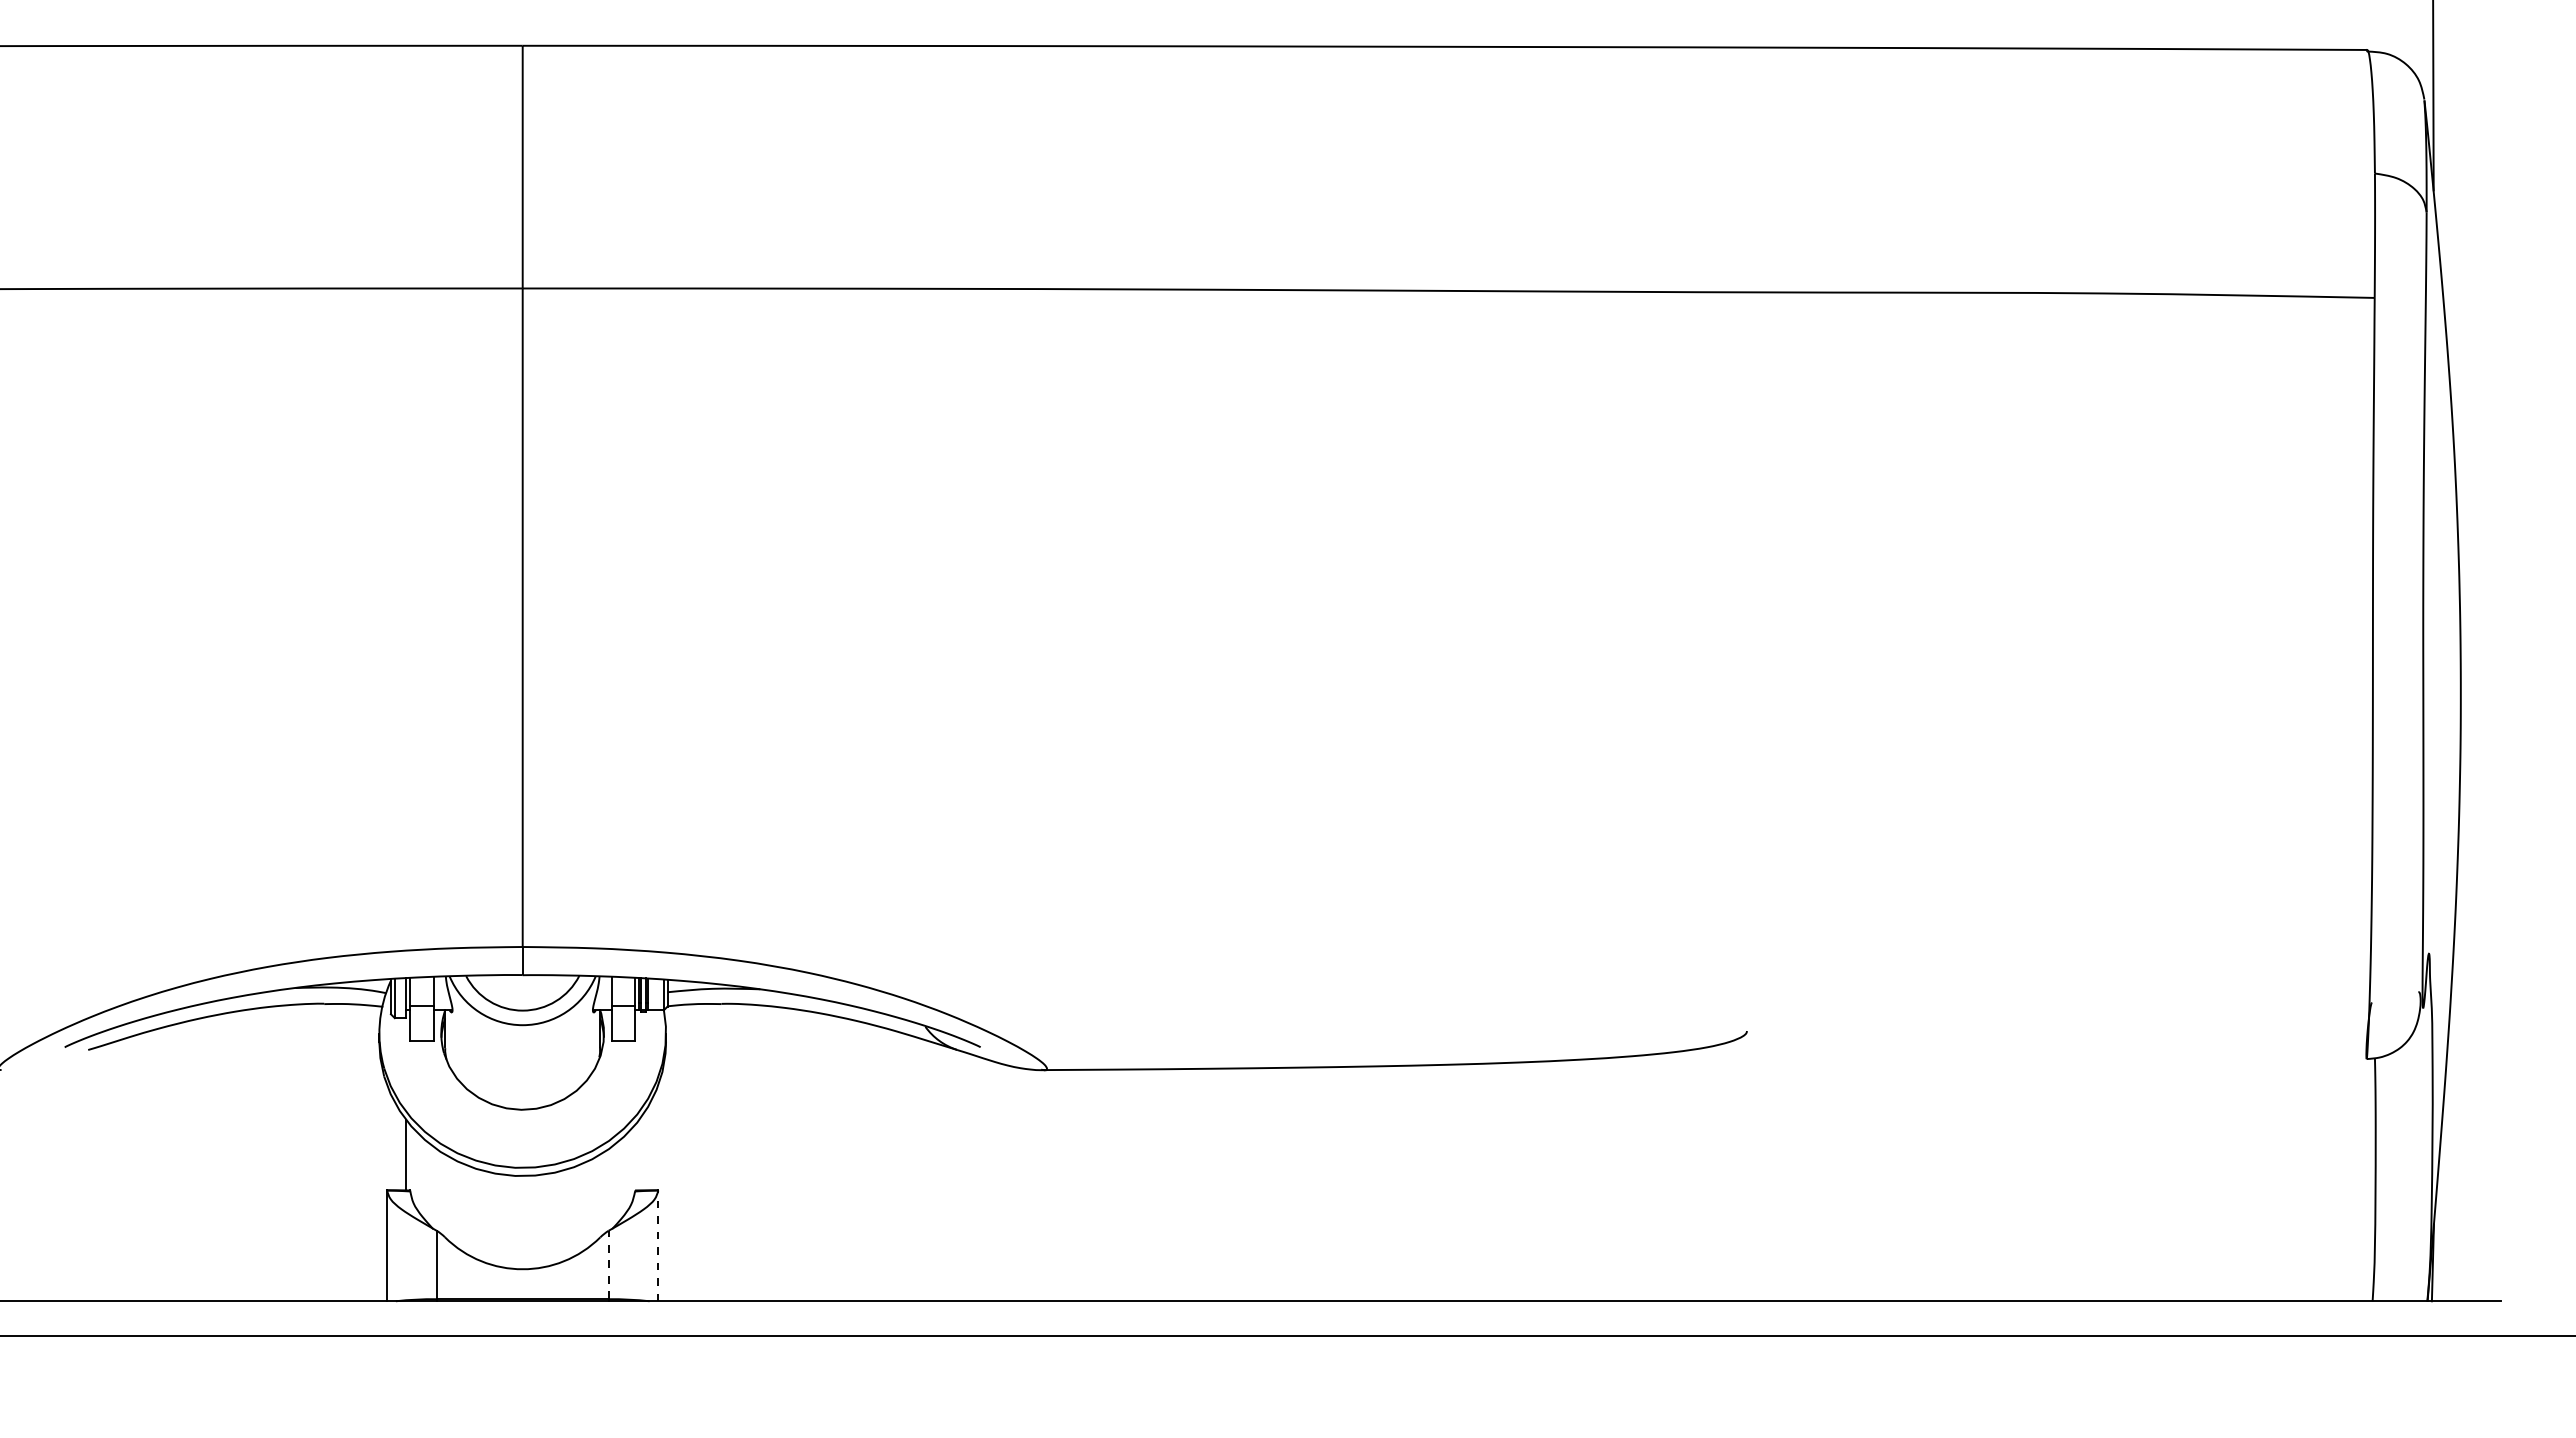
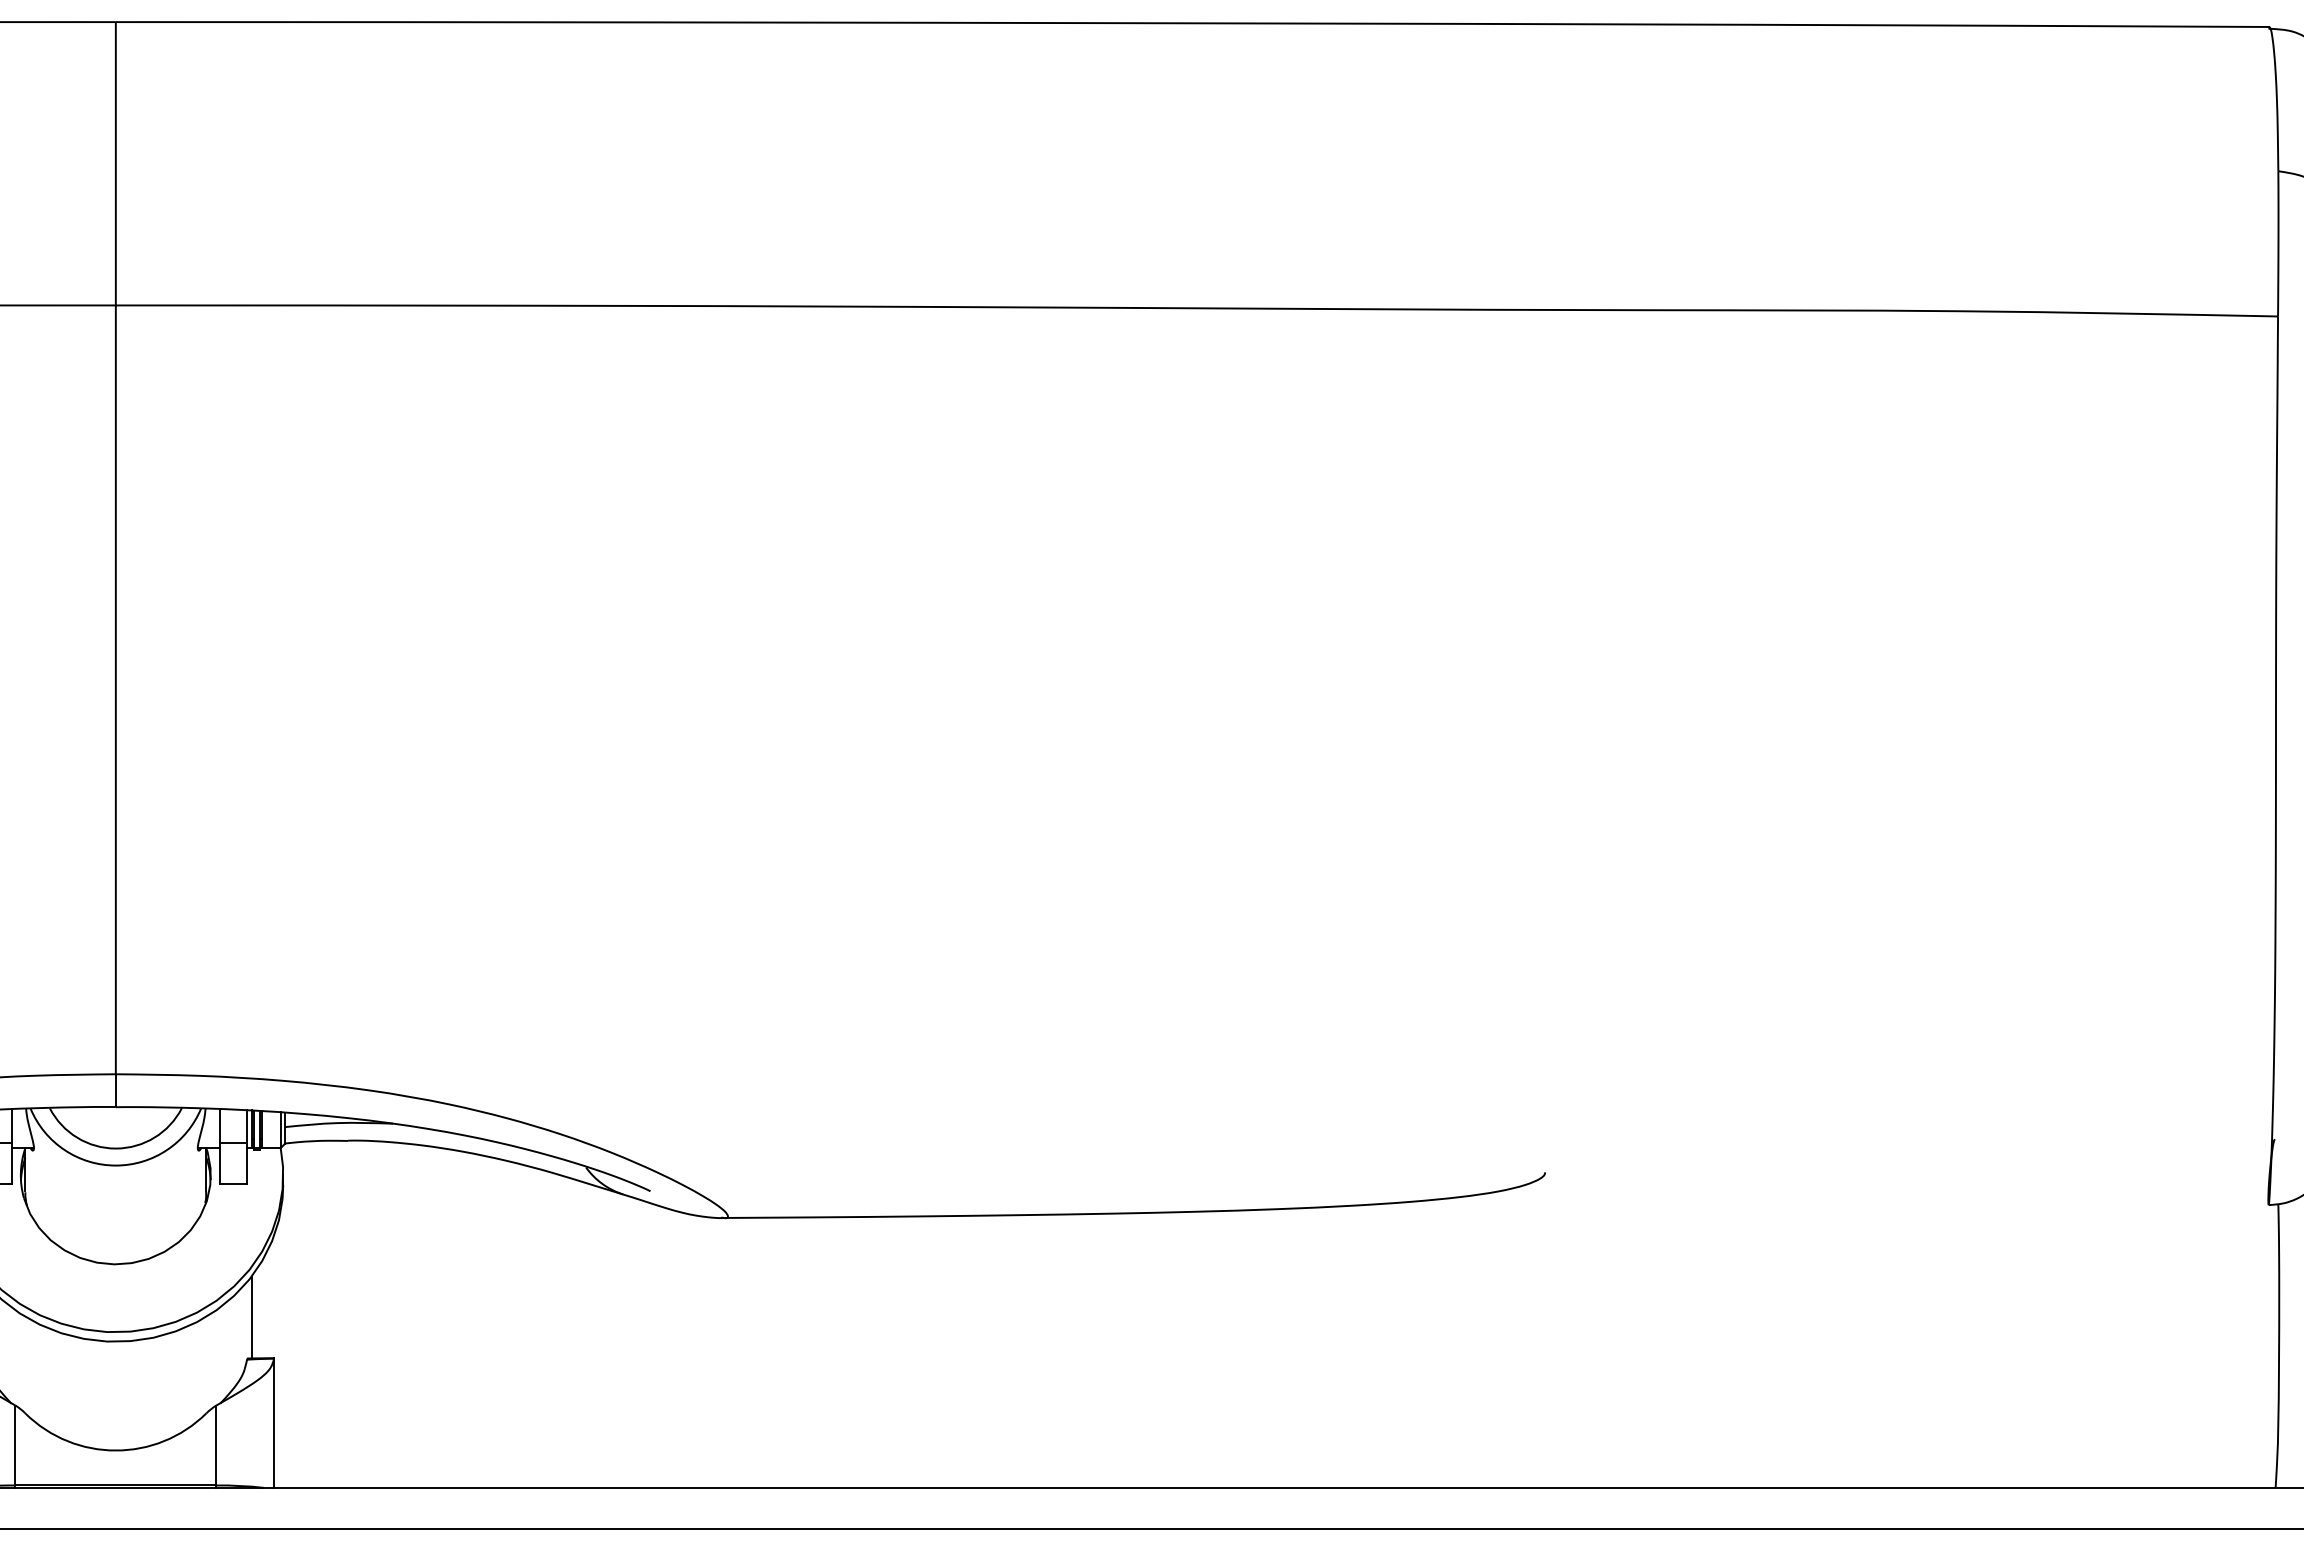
line: (638, 1155) -> (251, 1317), added
line: (658, 1245) -> (274, 1422), dashed -> solid
line: (608, 1264) -> (216, 1444), dashed -> solid

